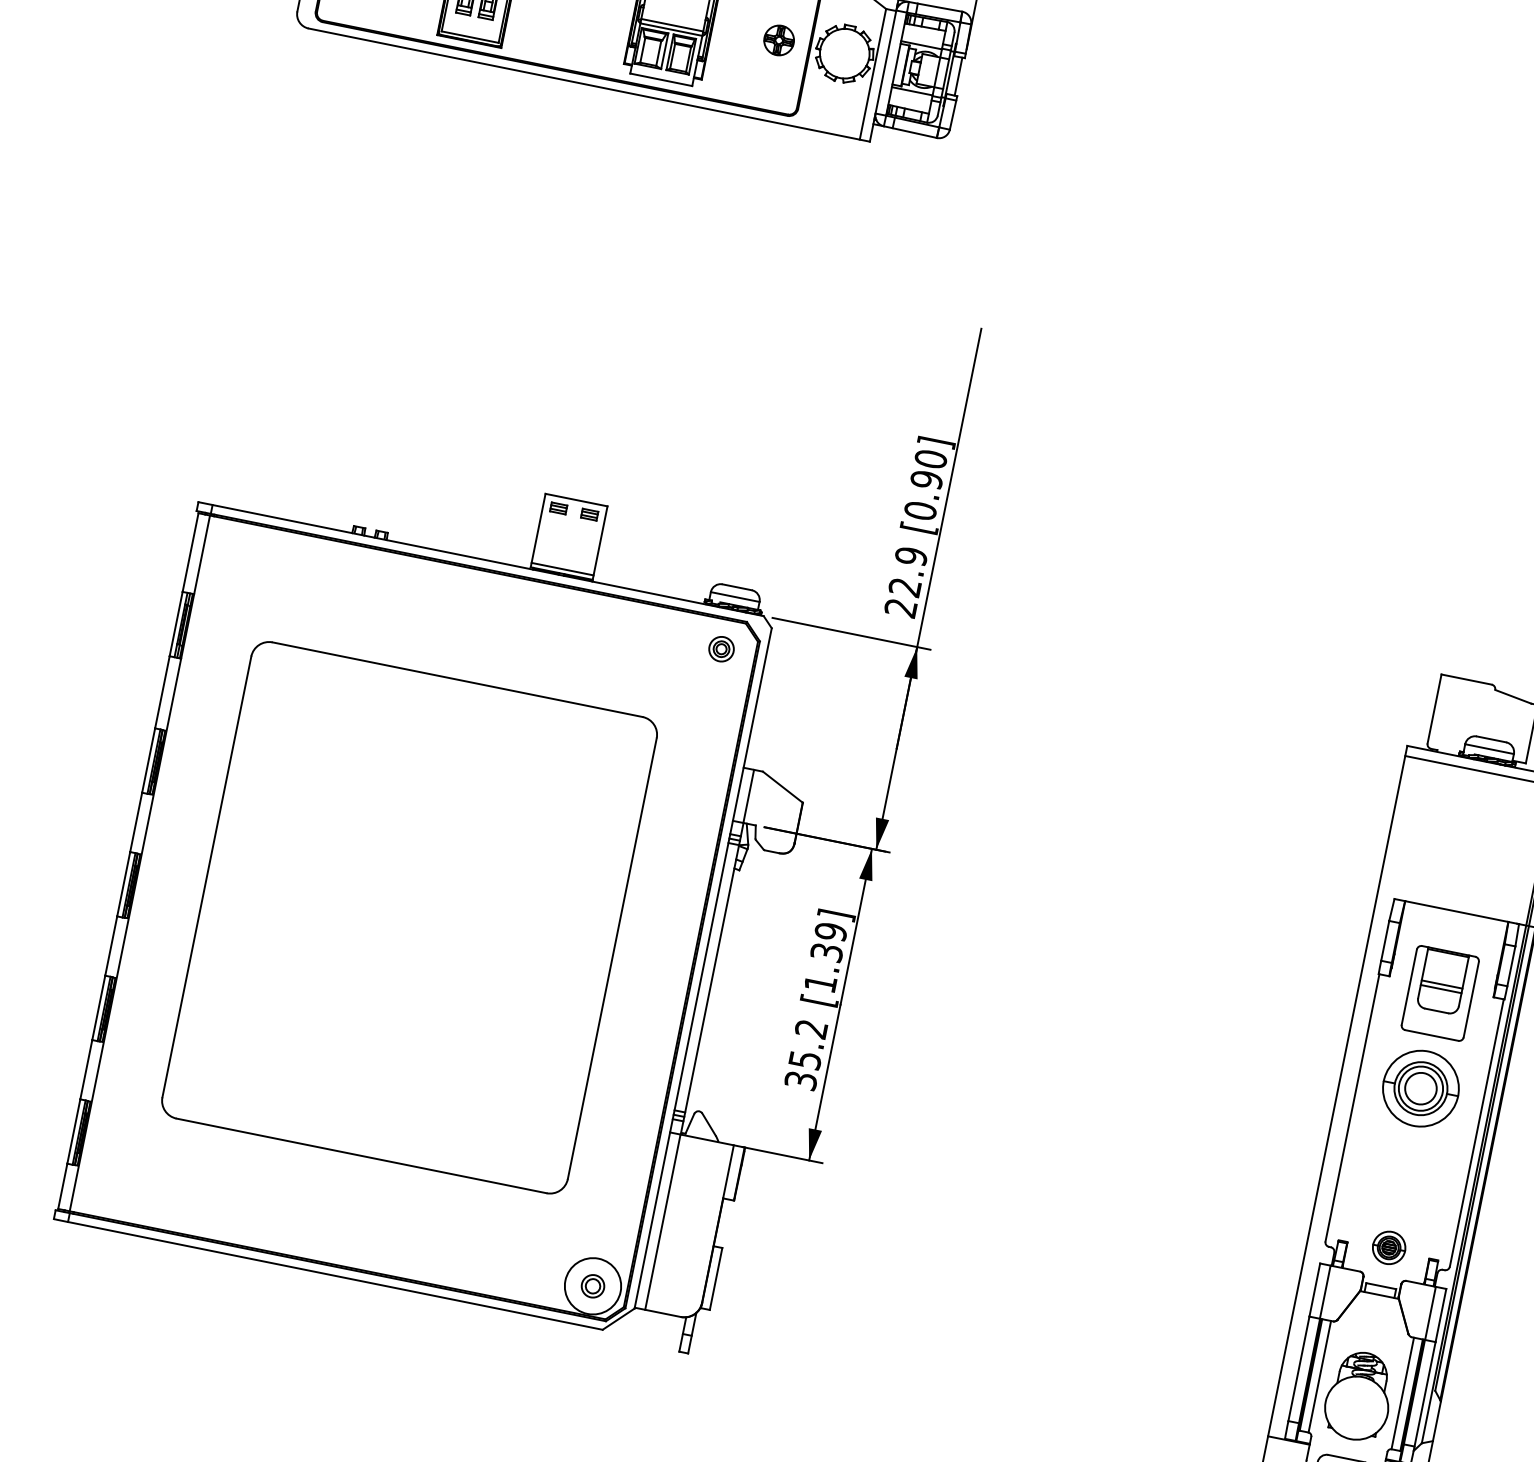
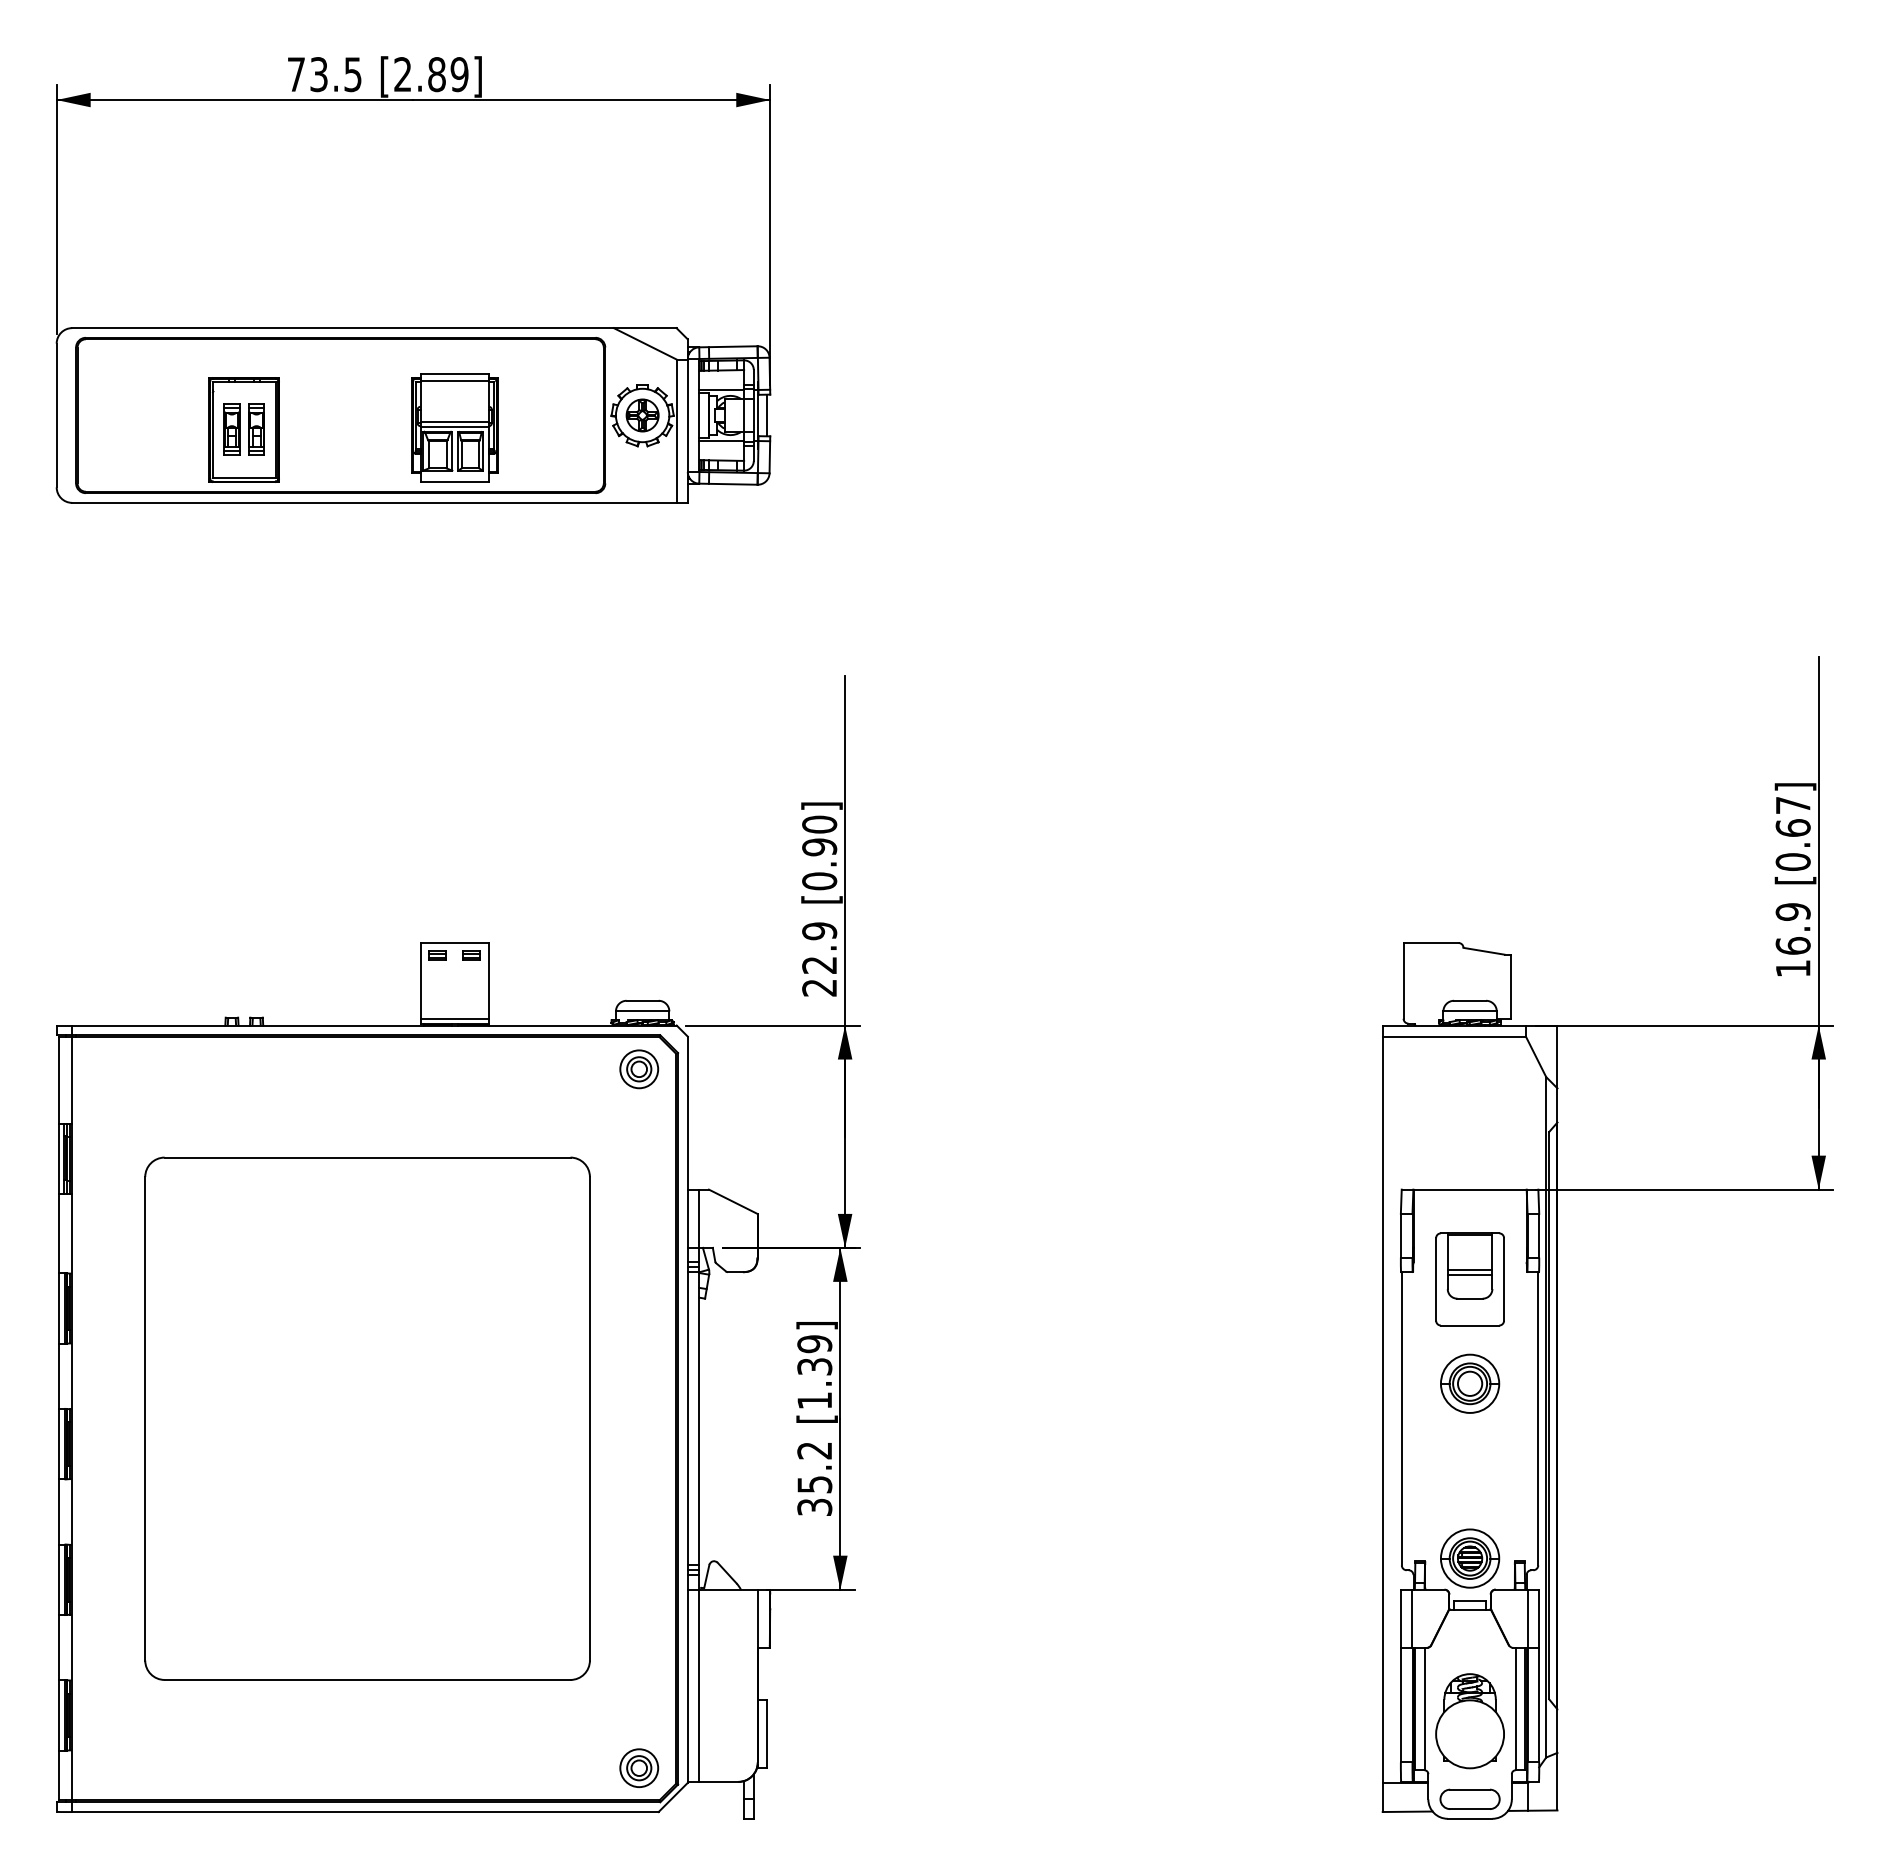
part: (779, 40) -> (642, 415), moved
part: (721, 649) -> (639, 1069), size x1.43
part: (1421, 1088) -> (1470, 1383), size x0.71
part: (1389, 1247) -> (1470, 1558), size x1.67
circle: (593, 1286) -> (639, 1768), size x0.62

